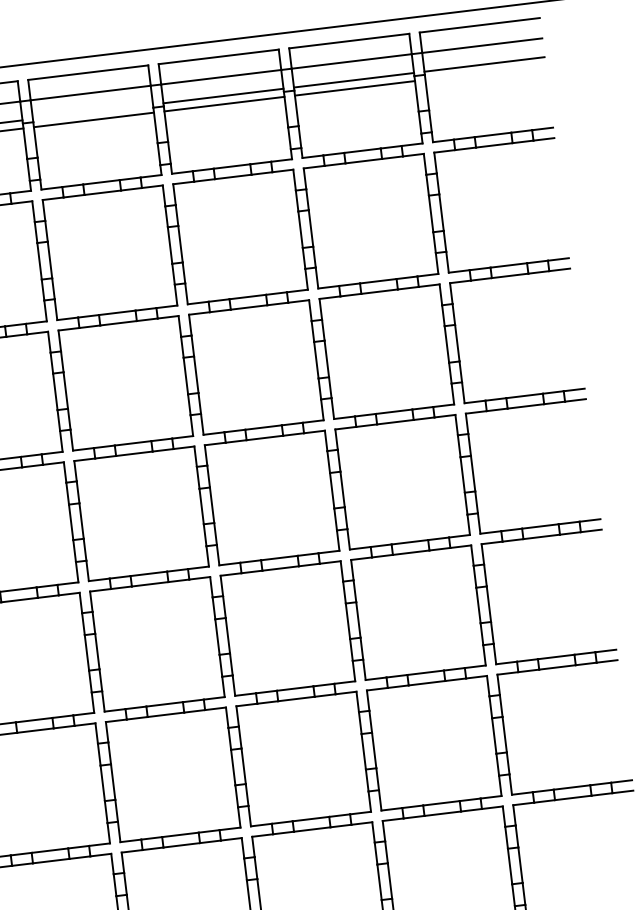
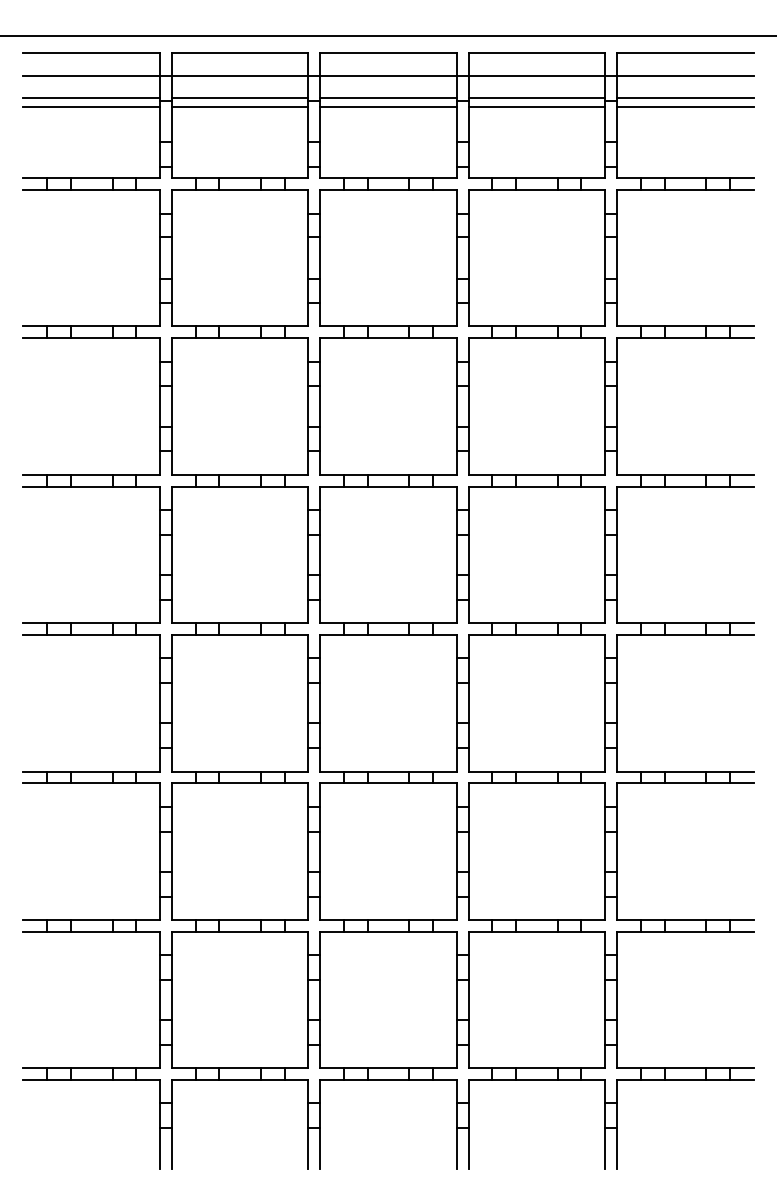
line: (485, 72) -> (685, 107), added
line: (92, 111) -> (239, 97), added

